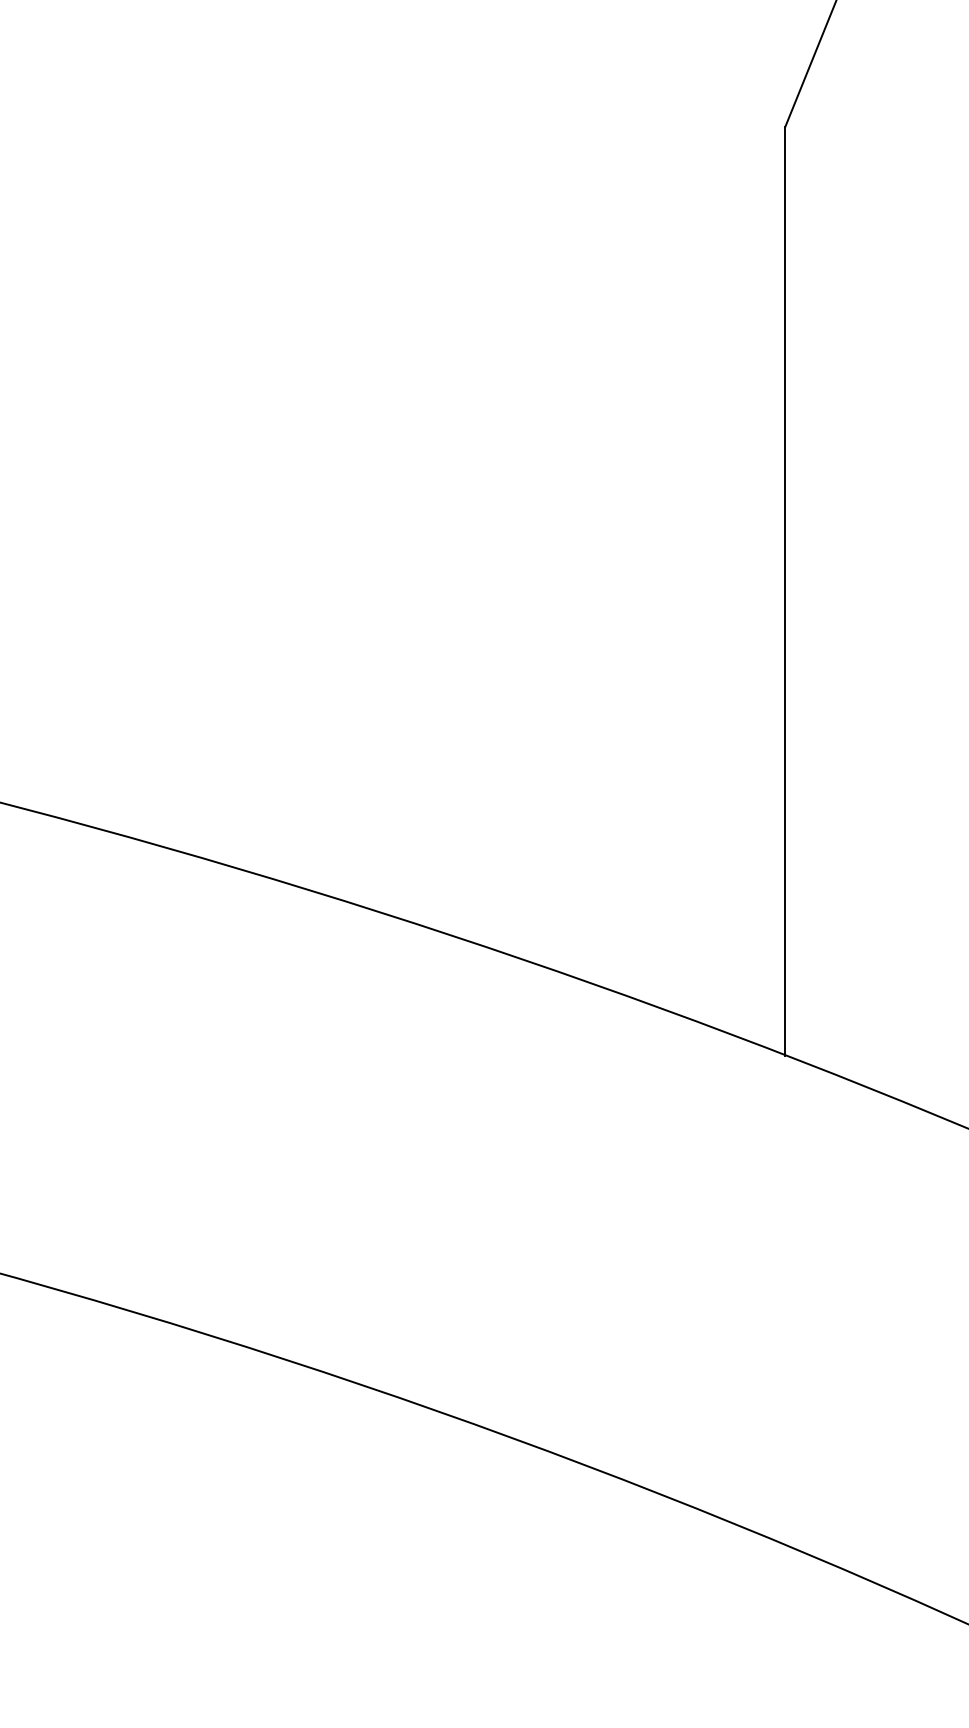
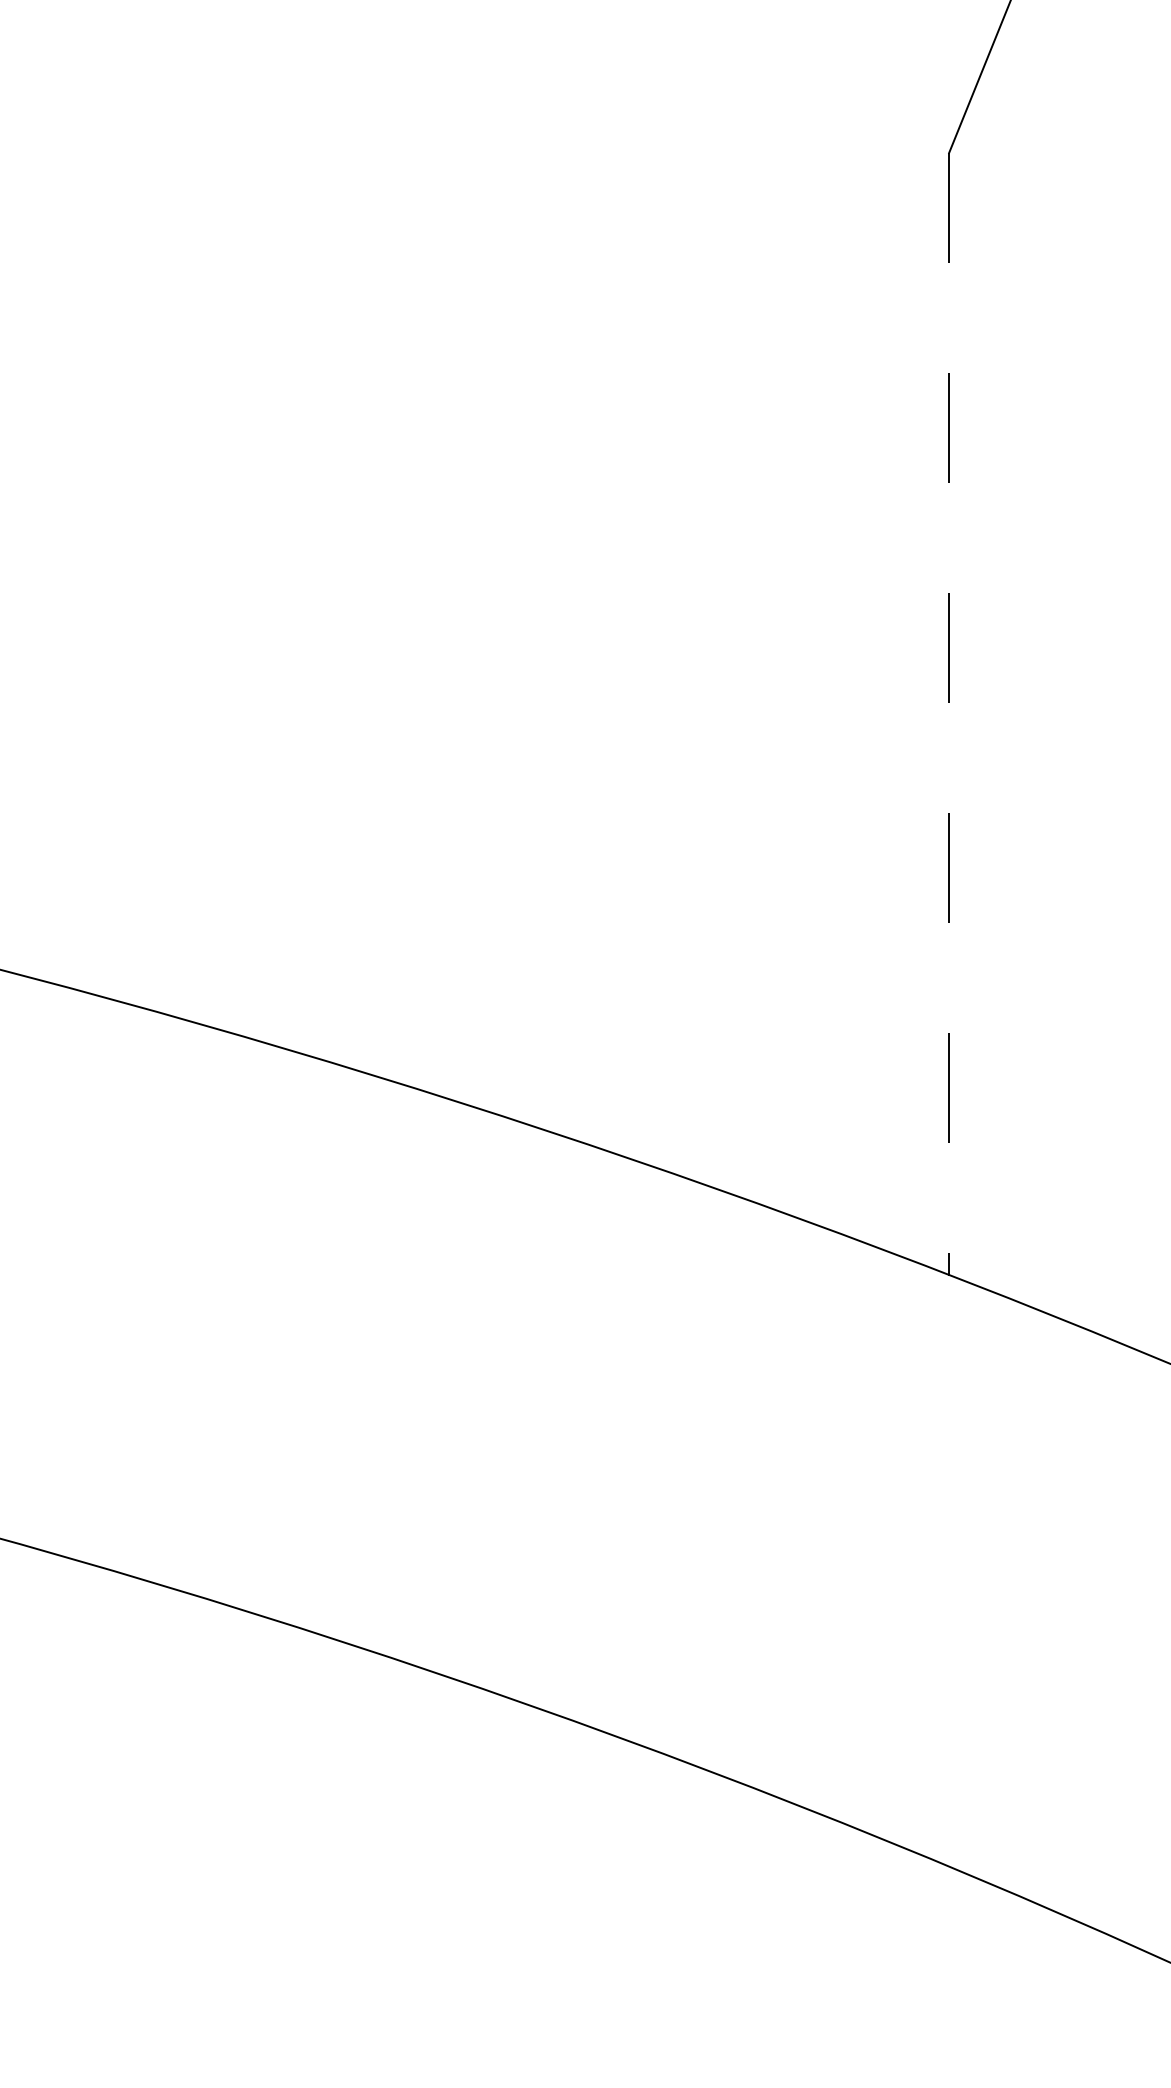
line: (785, 591) -> (949, 714), solid -> dashed

